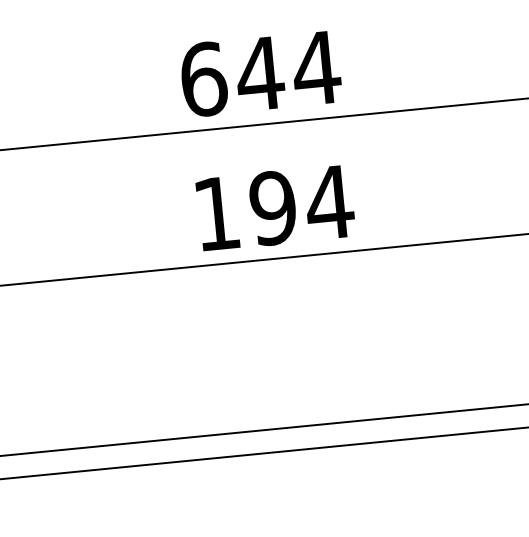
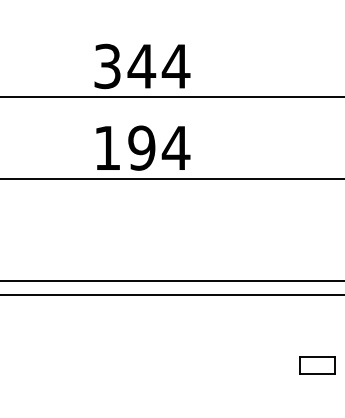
text: (203, 79) -> (107, 66), 644 -> 344

